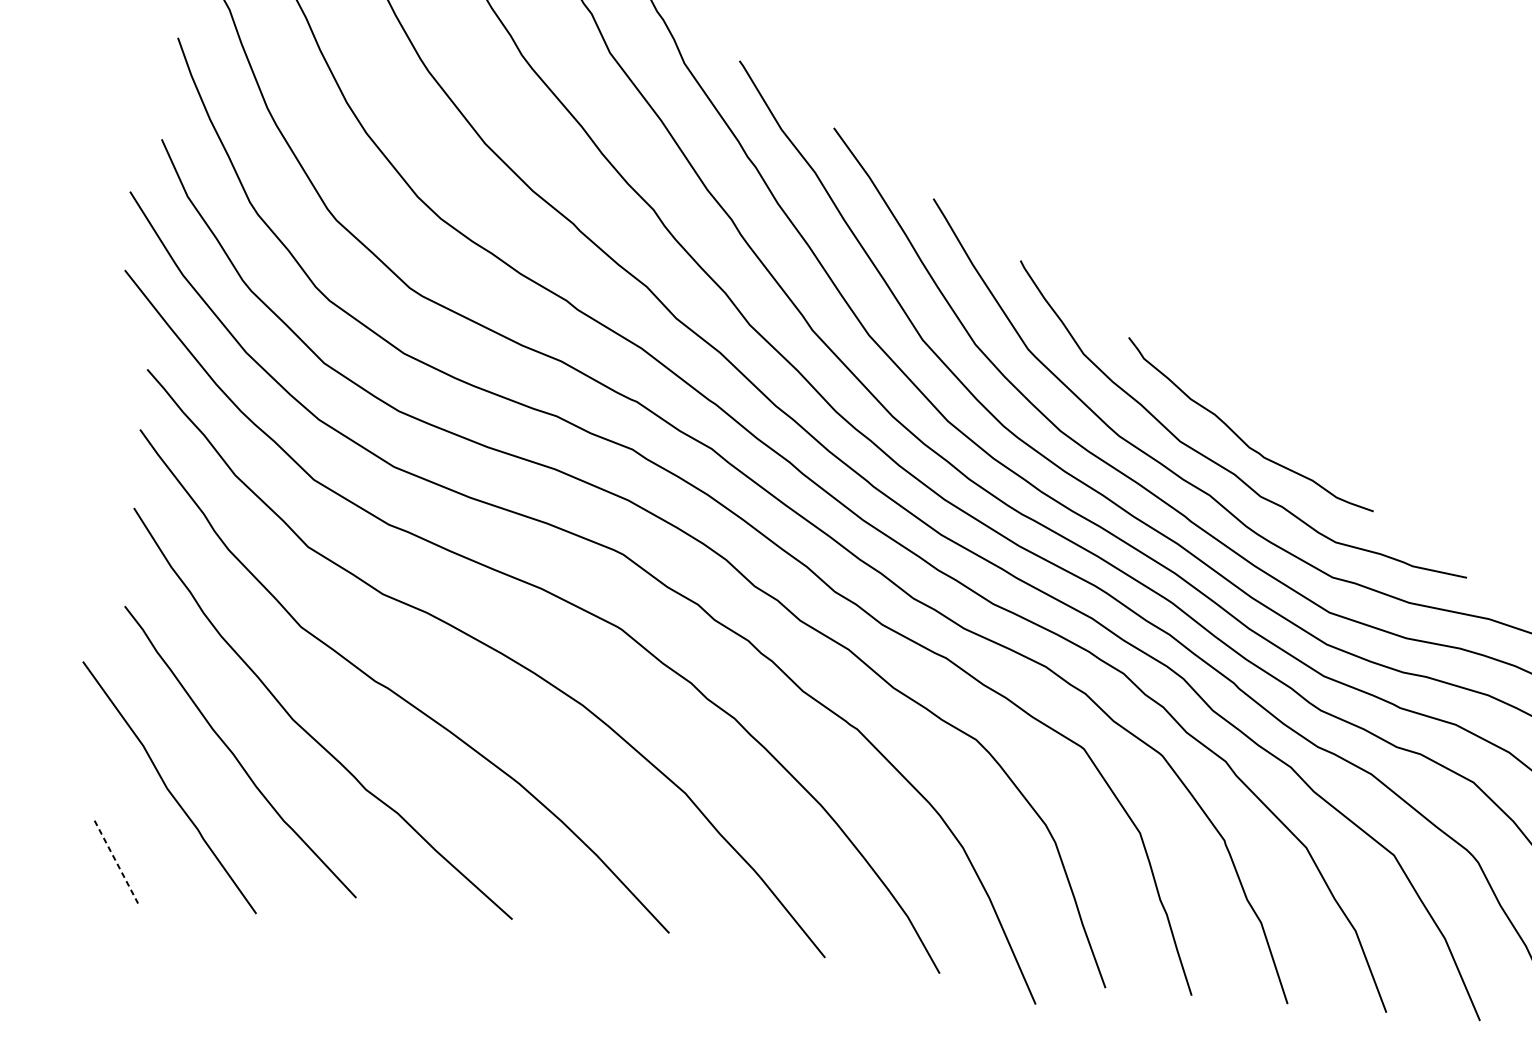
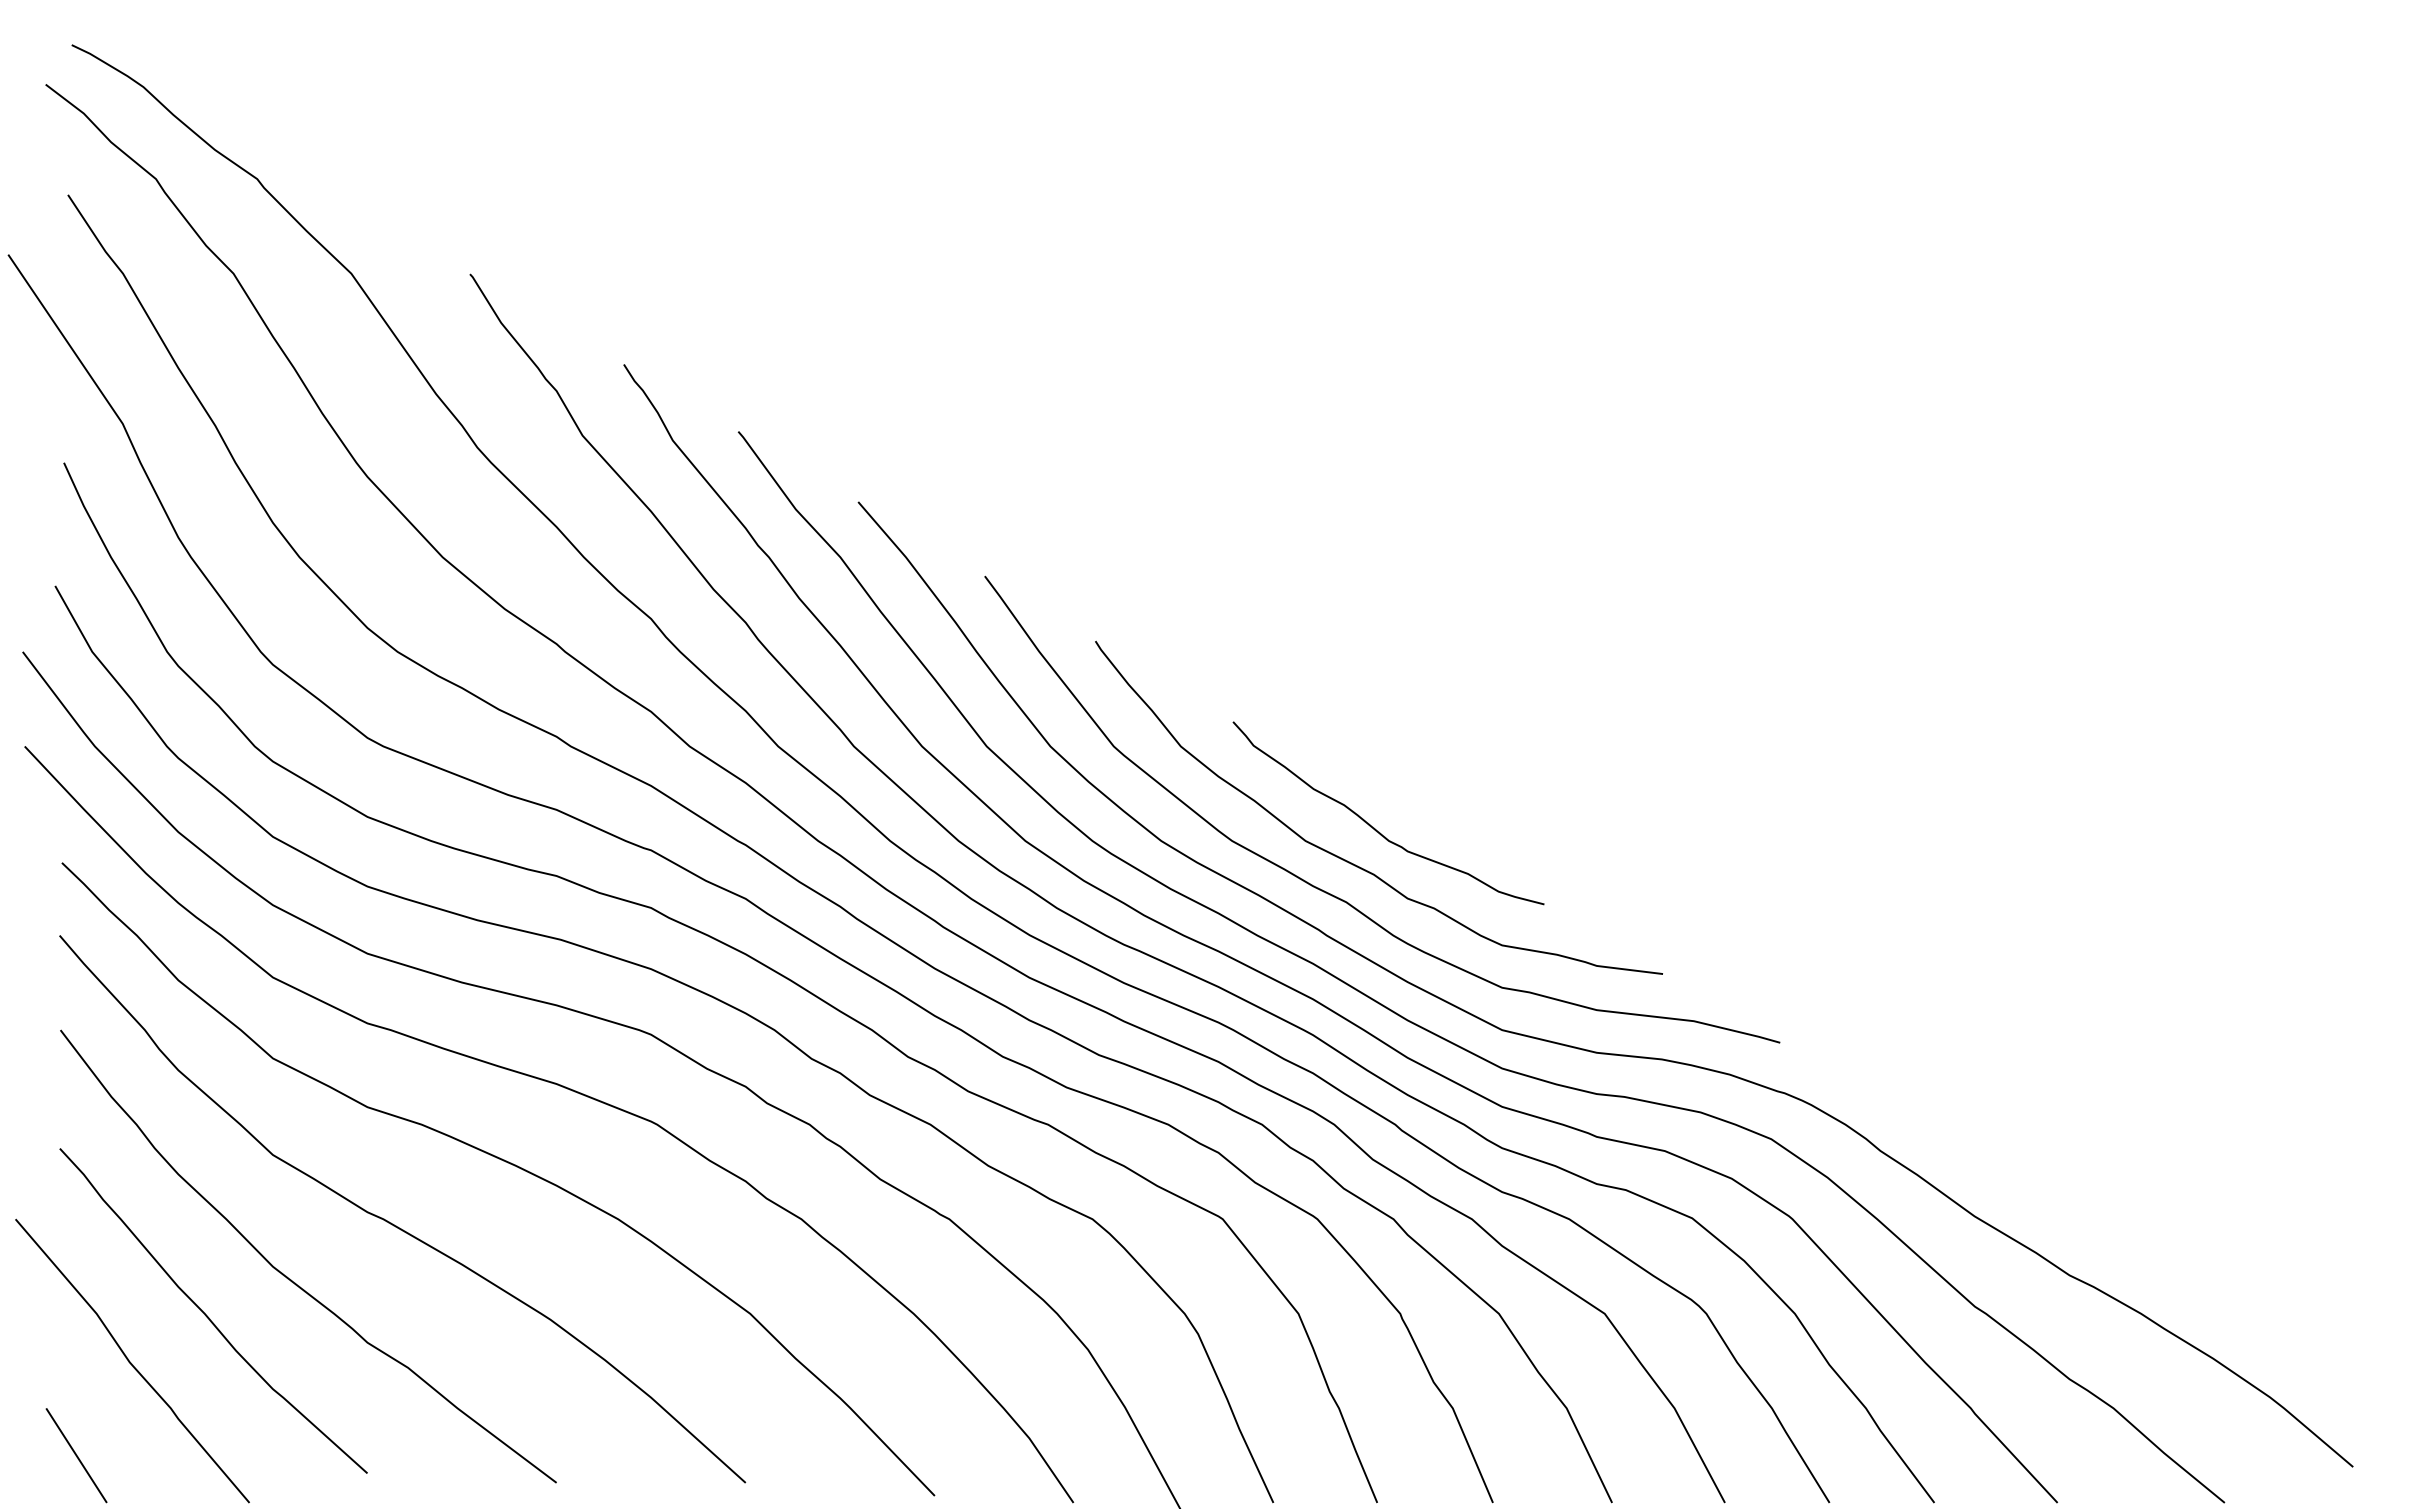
line: (116, 862) -> (76, 1456), dashed -> solid

